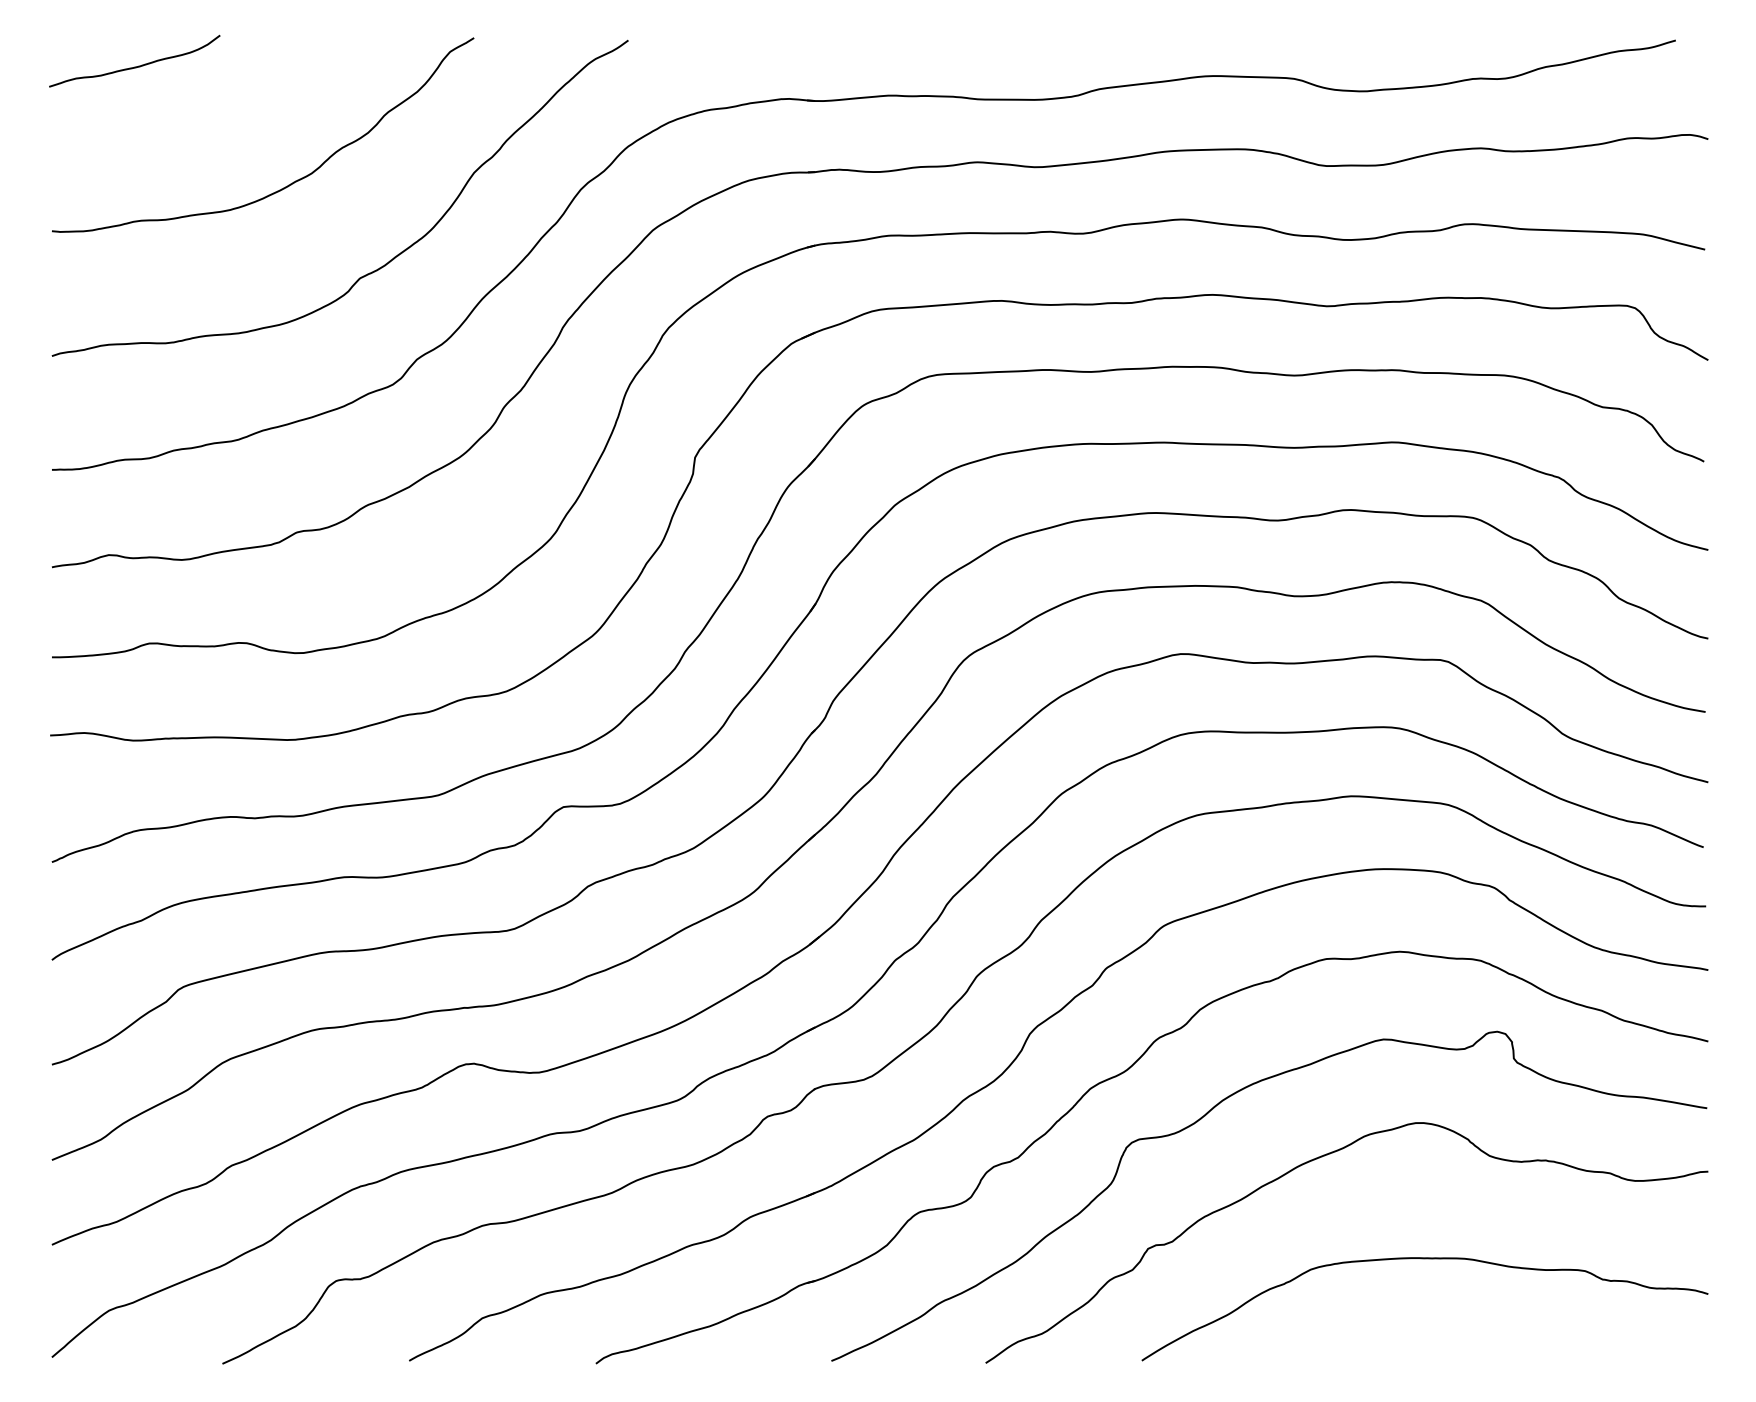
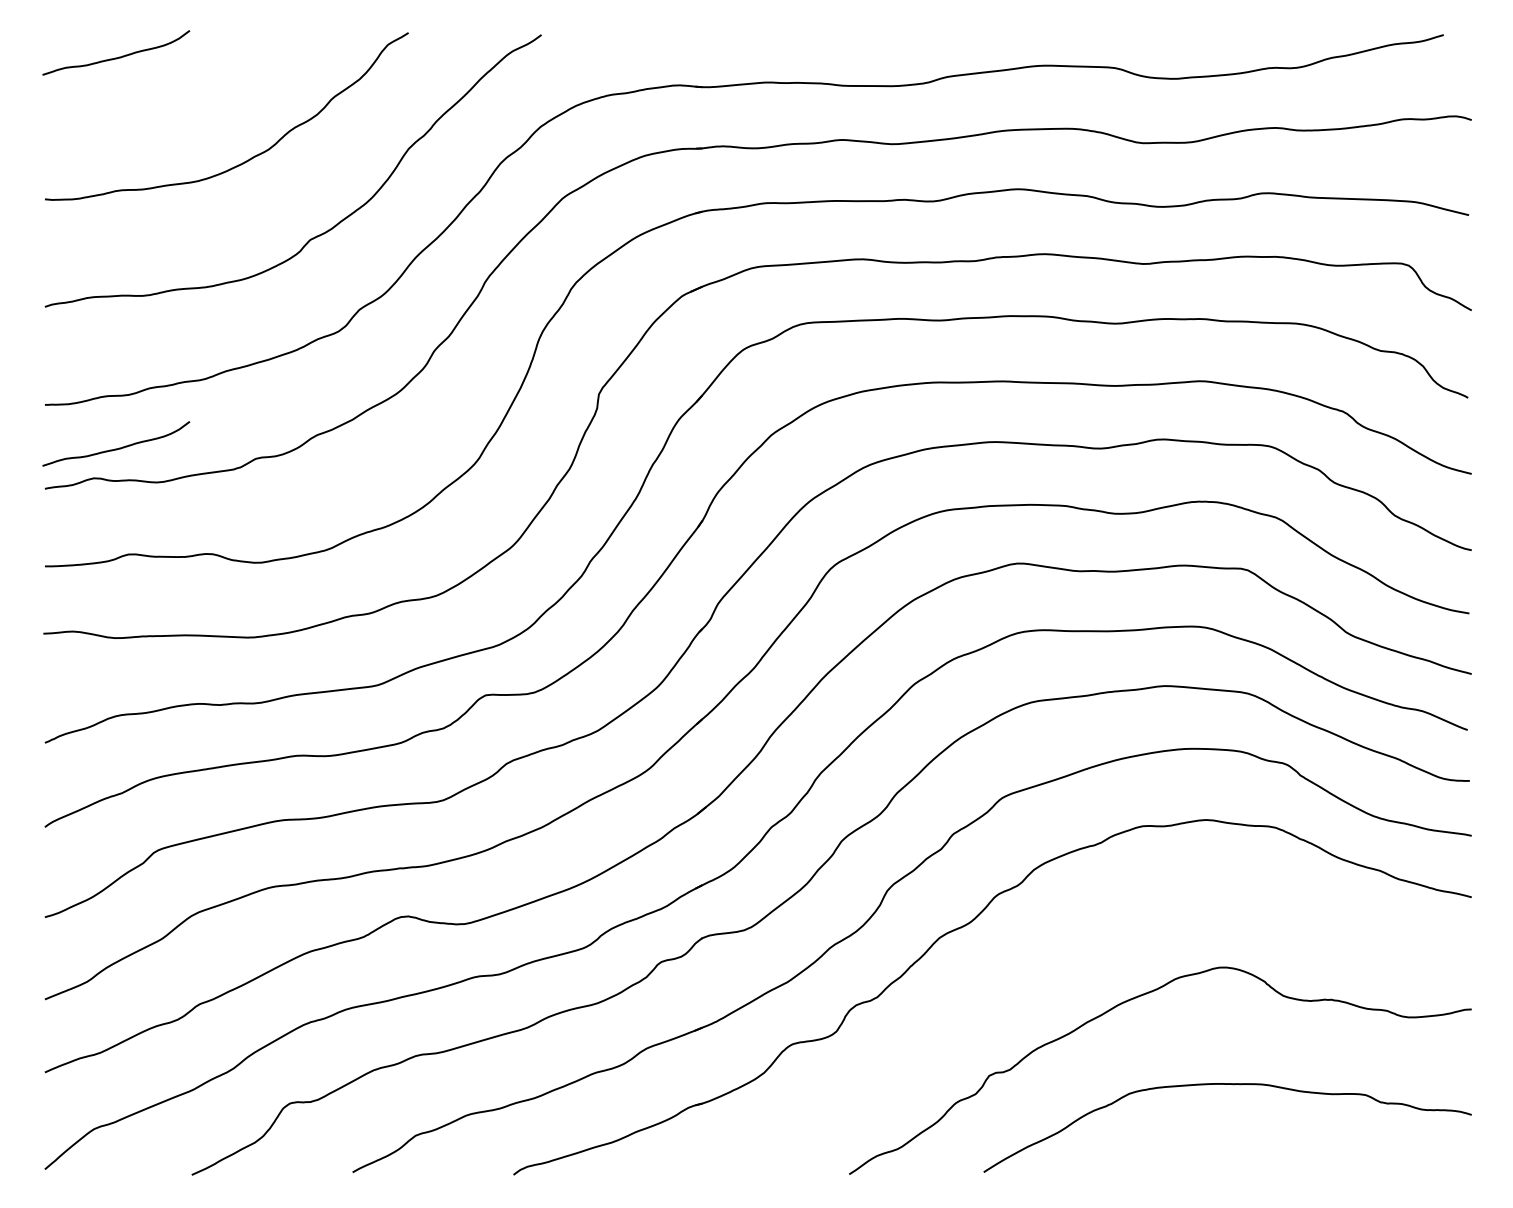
curve: (138, 519) -> (119, 447), added
curve: (1207, 1114) -> (1040, 960), removed

